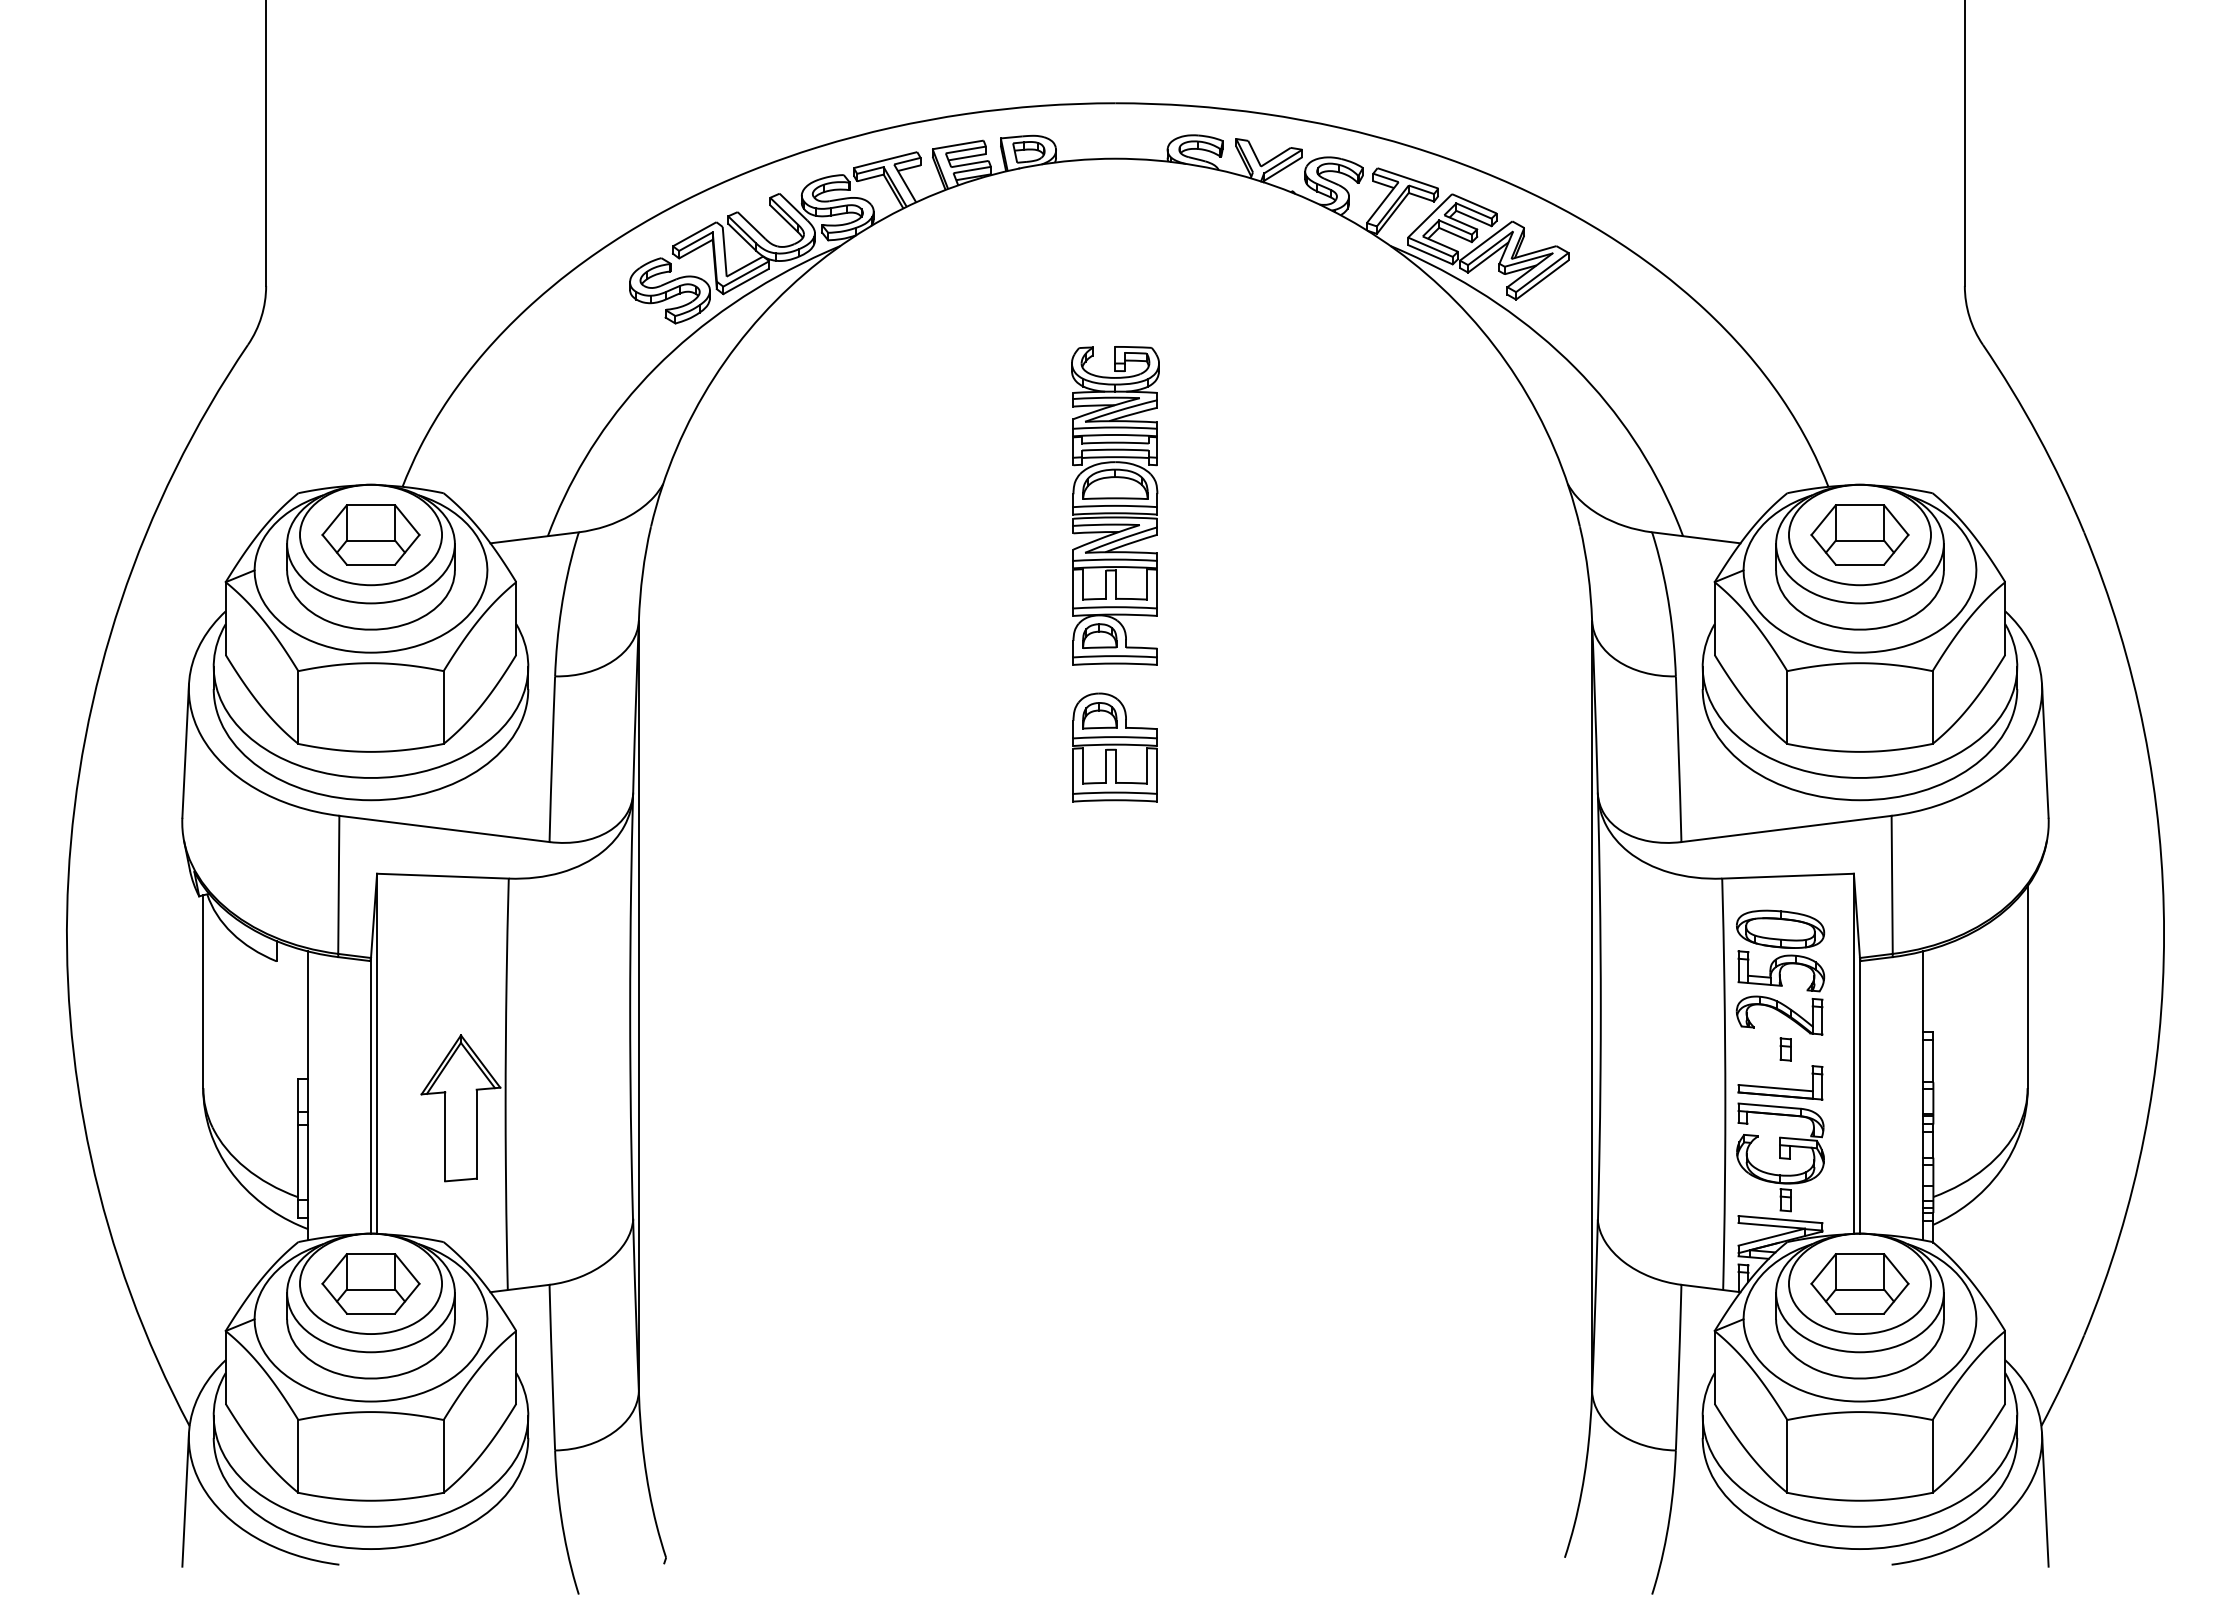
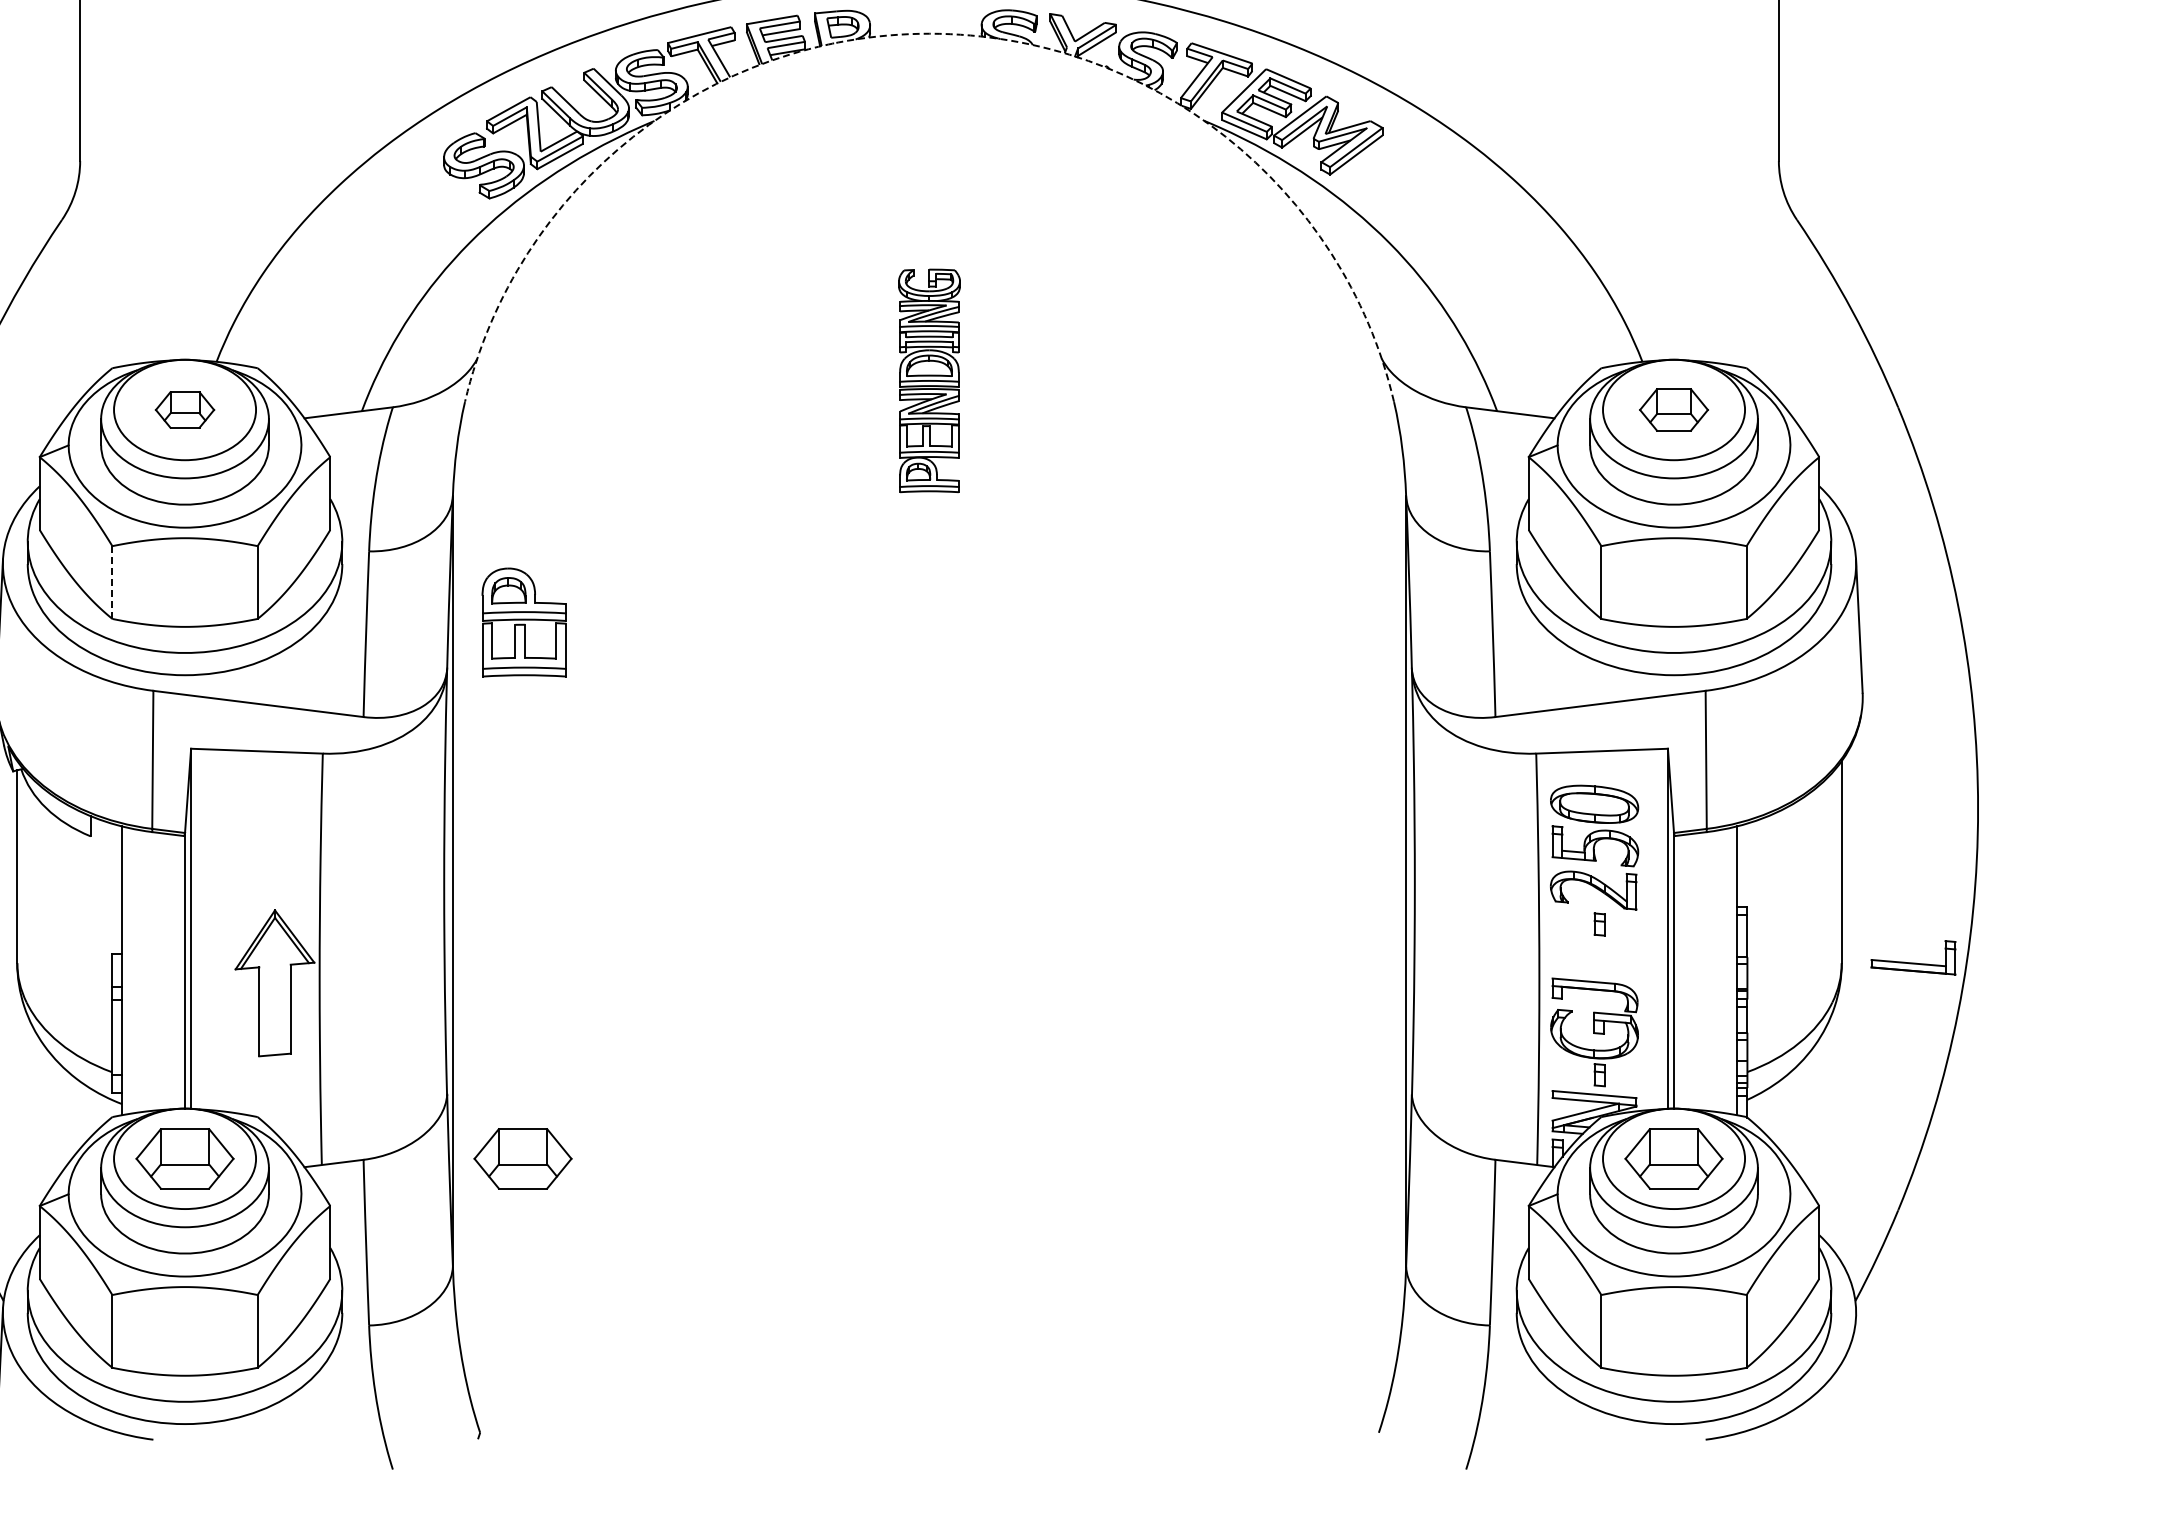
arc: (1115, 158) -> (929, 33), solid -> dashed
part: (1115, 505) -> (929, 380), size x0.7
part: (370, 534) -> (184, 409), size x0.6
part: (1859, 534) -> (1673, 409), size x0.7
line: (298, 708) -> (112, 583), solid -> dashed
part: (1114, 747) -> (523, 622), moved
part: (1780, 1082) -> (1913, 957), moved
part: (708, 1283) -> (522, 1158), added
line: (2045, 1499) -> (1859, 1374), removed

